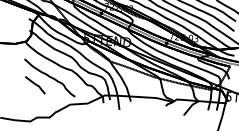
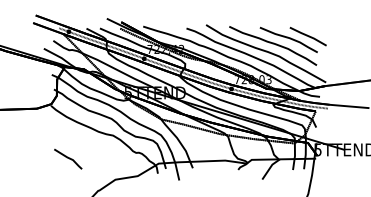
part: (49, 77) -> (85, 147), removed

